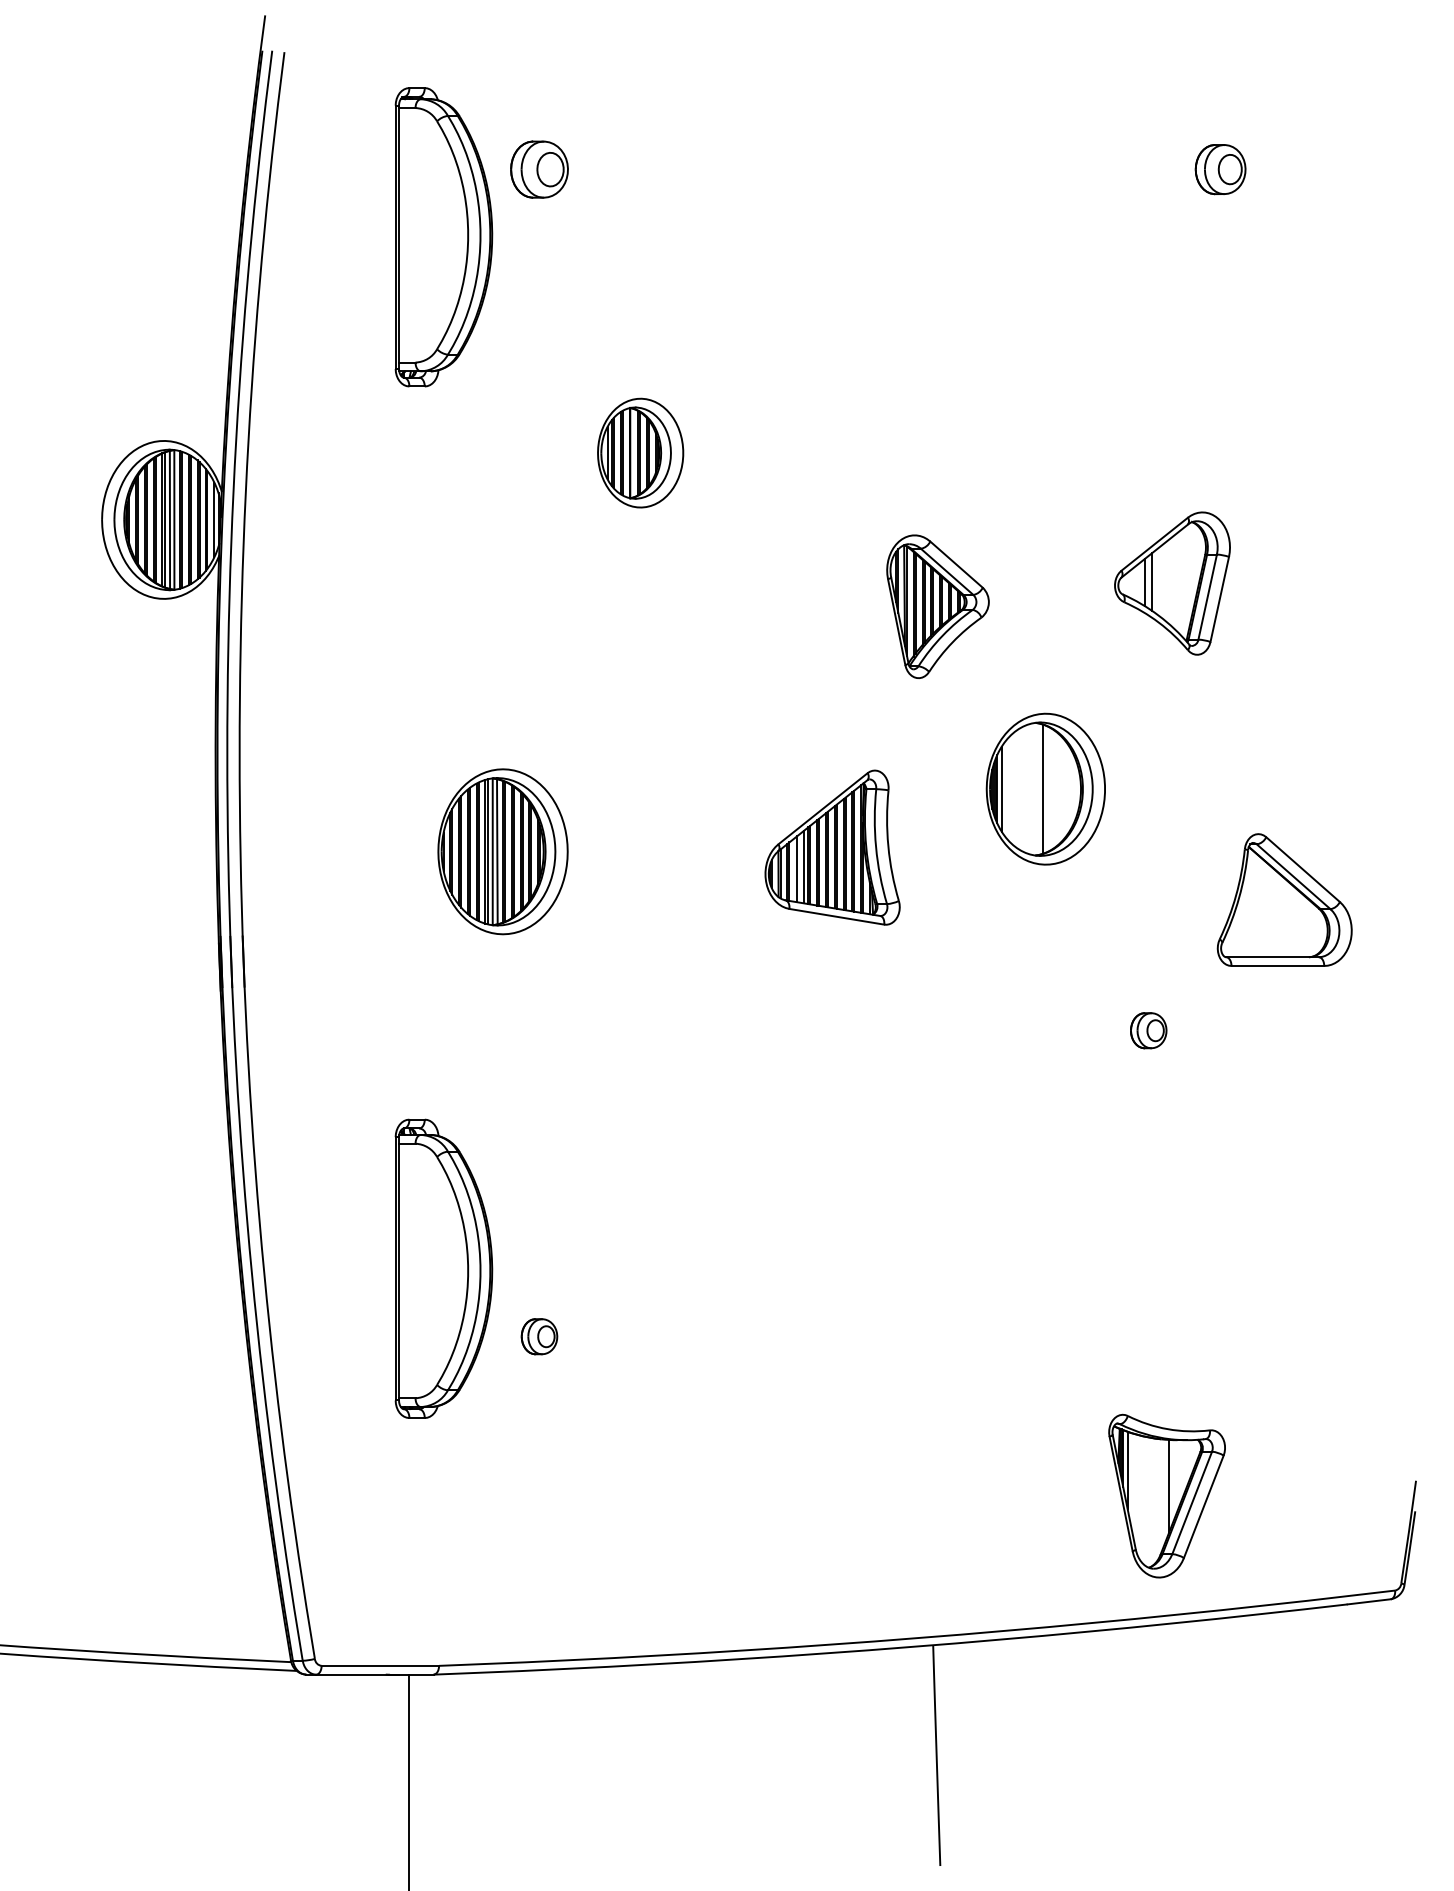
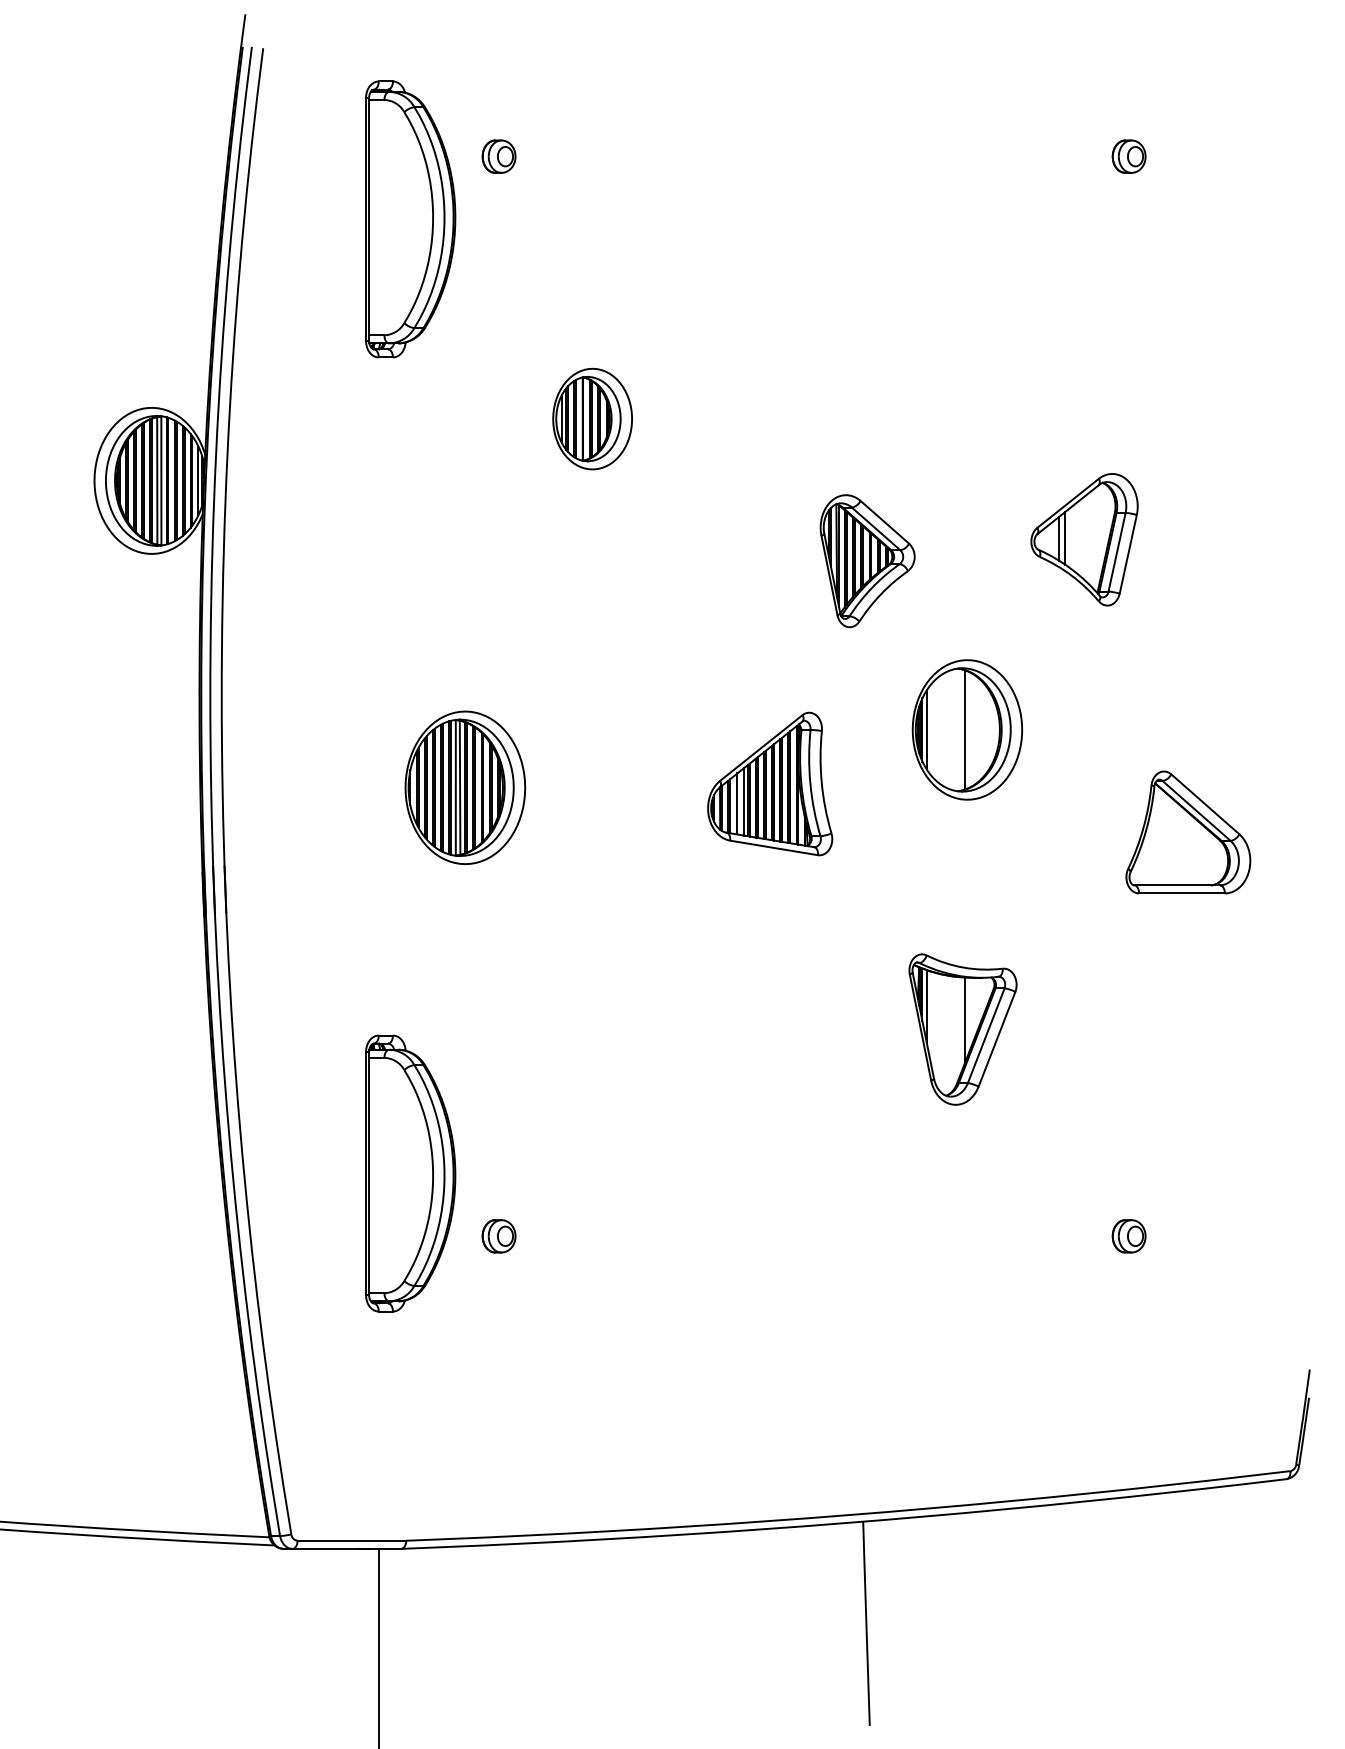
part: (539, 168) -> (499, 155), size x0.62
part: (1220, 168) -> (1128, 155), size x0.71
part: (1148, 1030) -> (1128, 1236), moved
part: (1166, 1495) -> (962, 1028), moved

